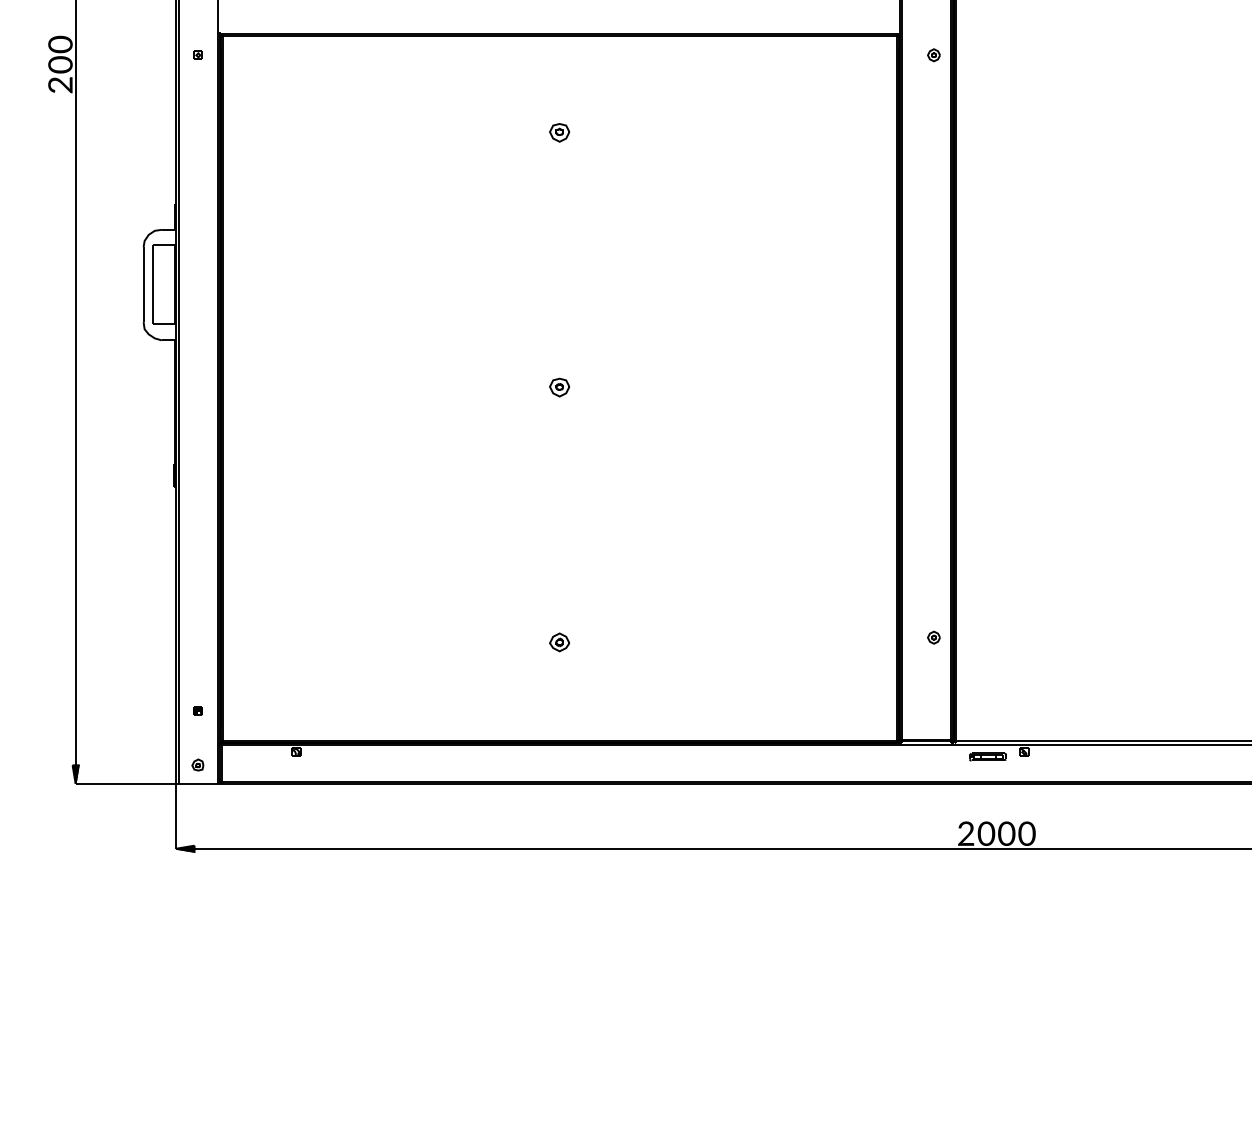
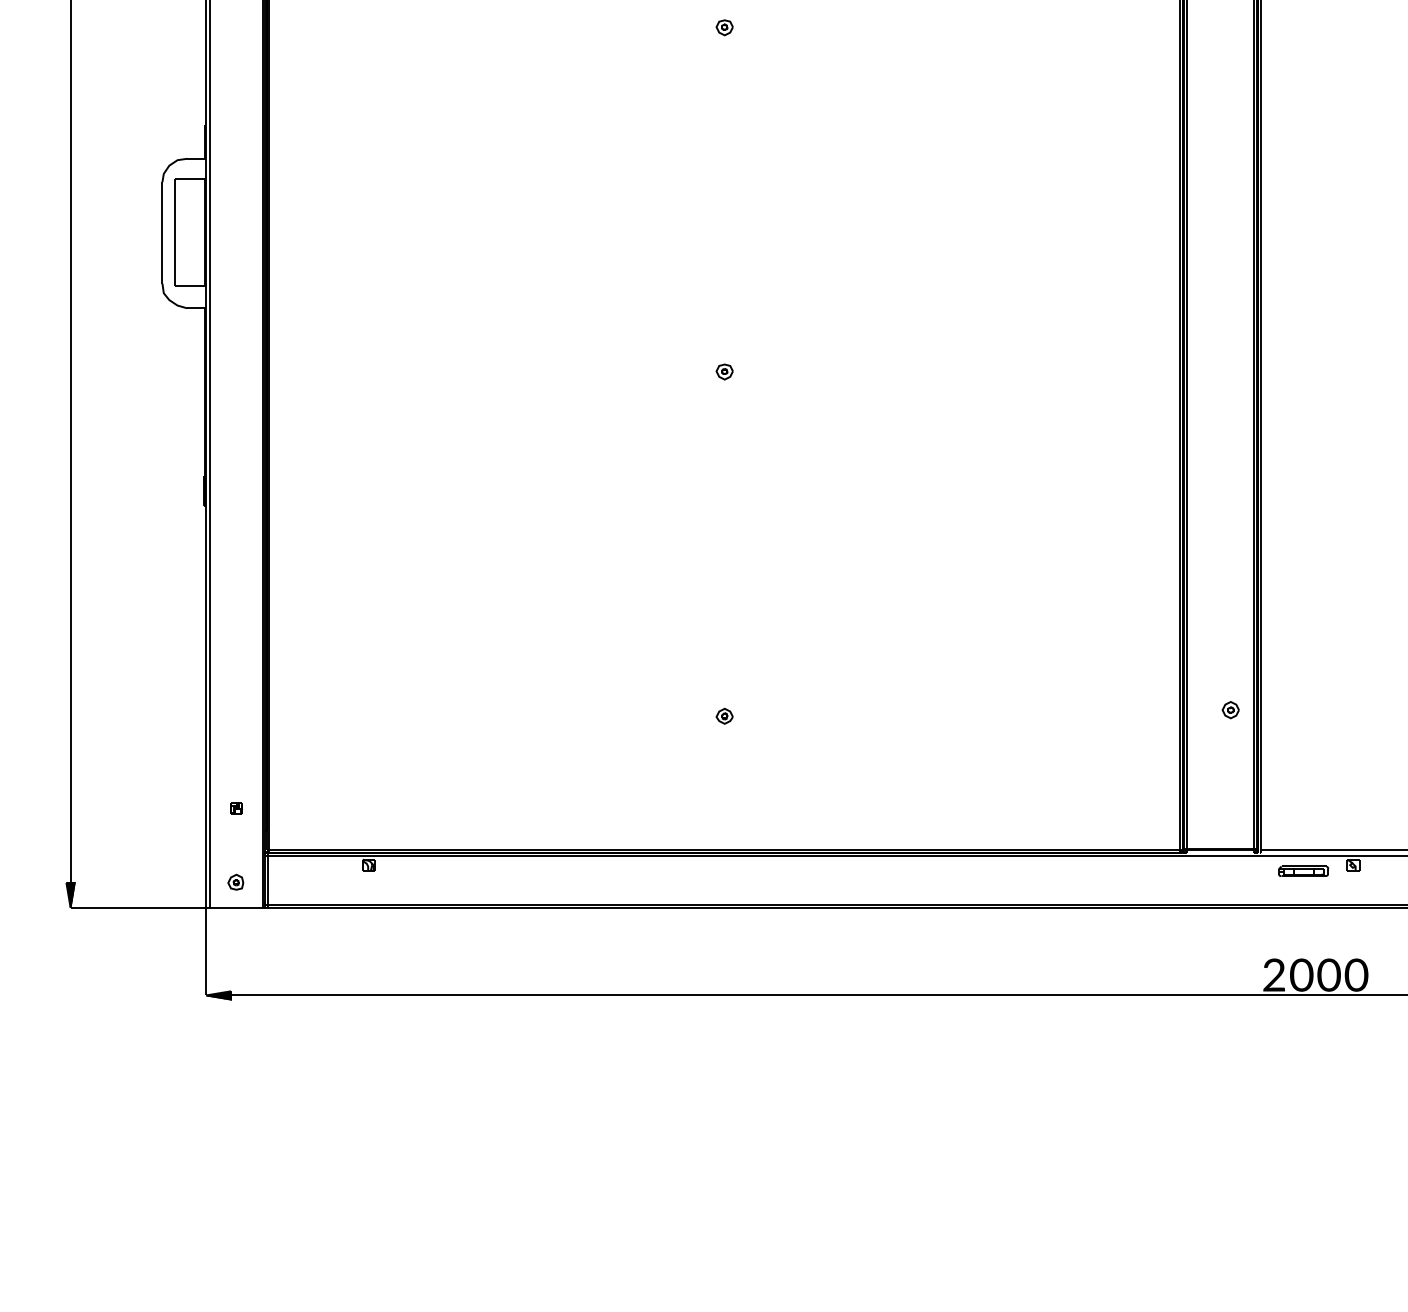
part: (559, 132) -> (724, 27), size x0.62
part: (559, 387) -> (724, 371), size x0.62
part: (559, 641) -> (724, 715), size x0.62

